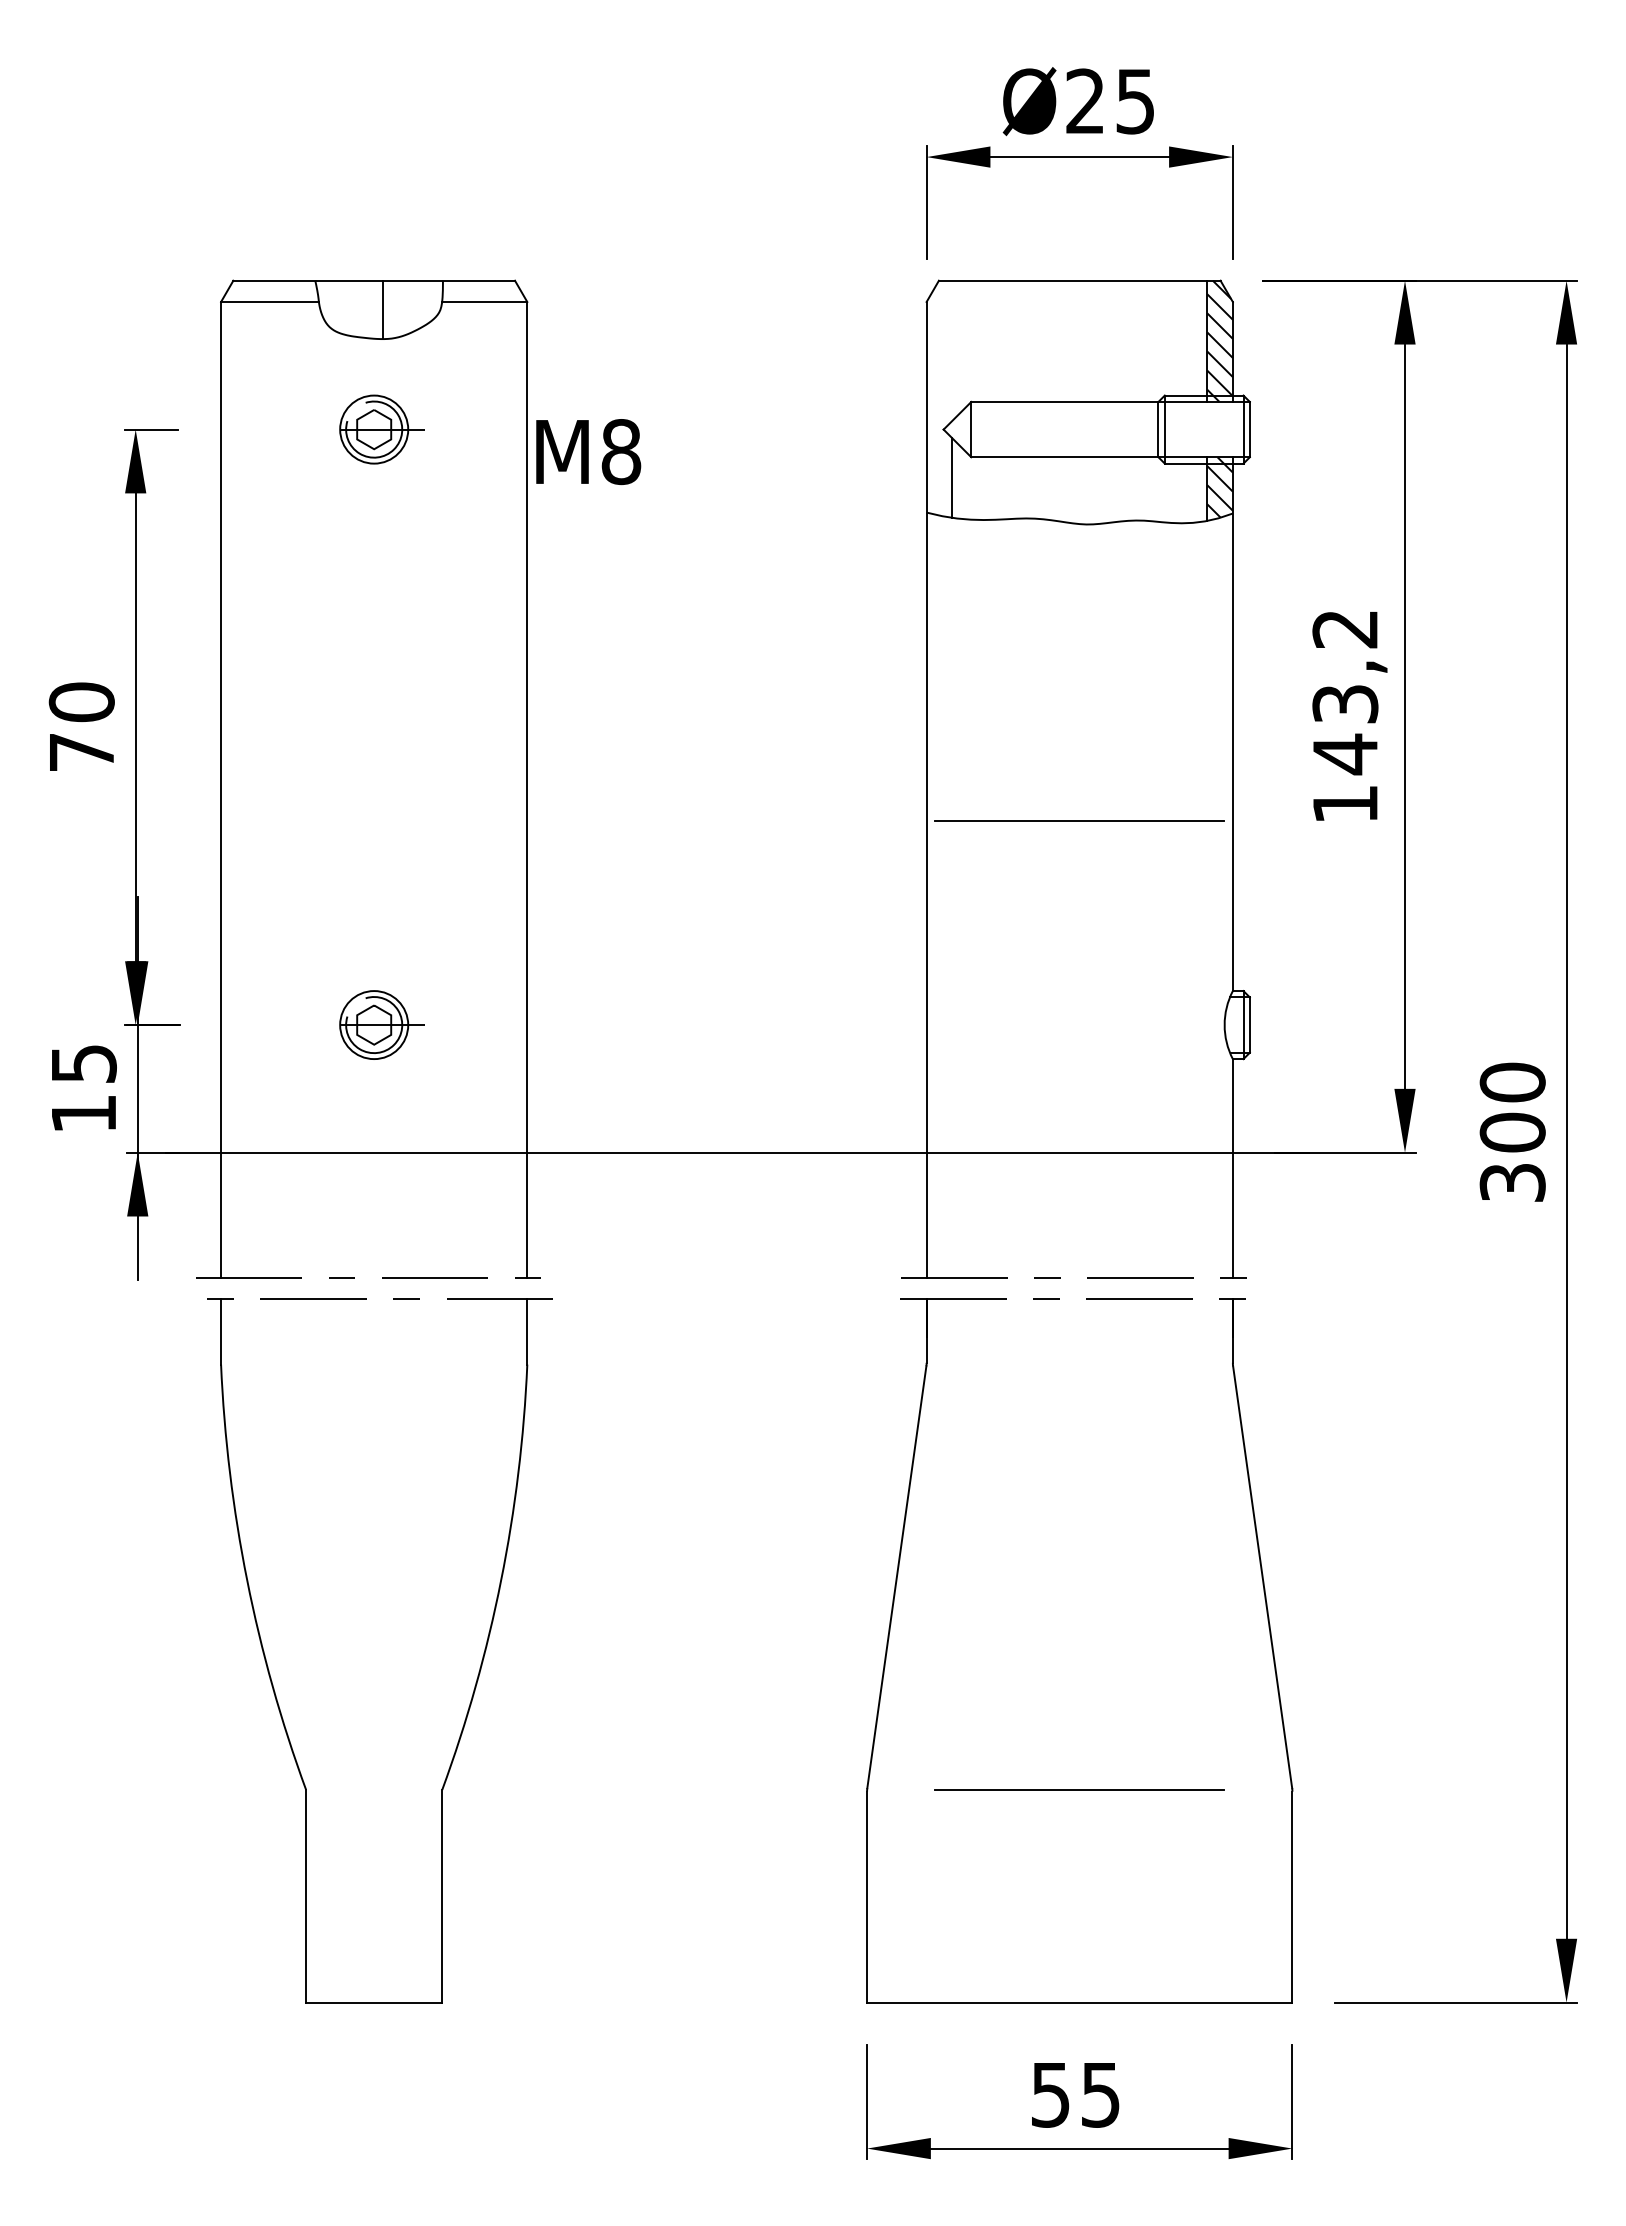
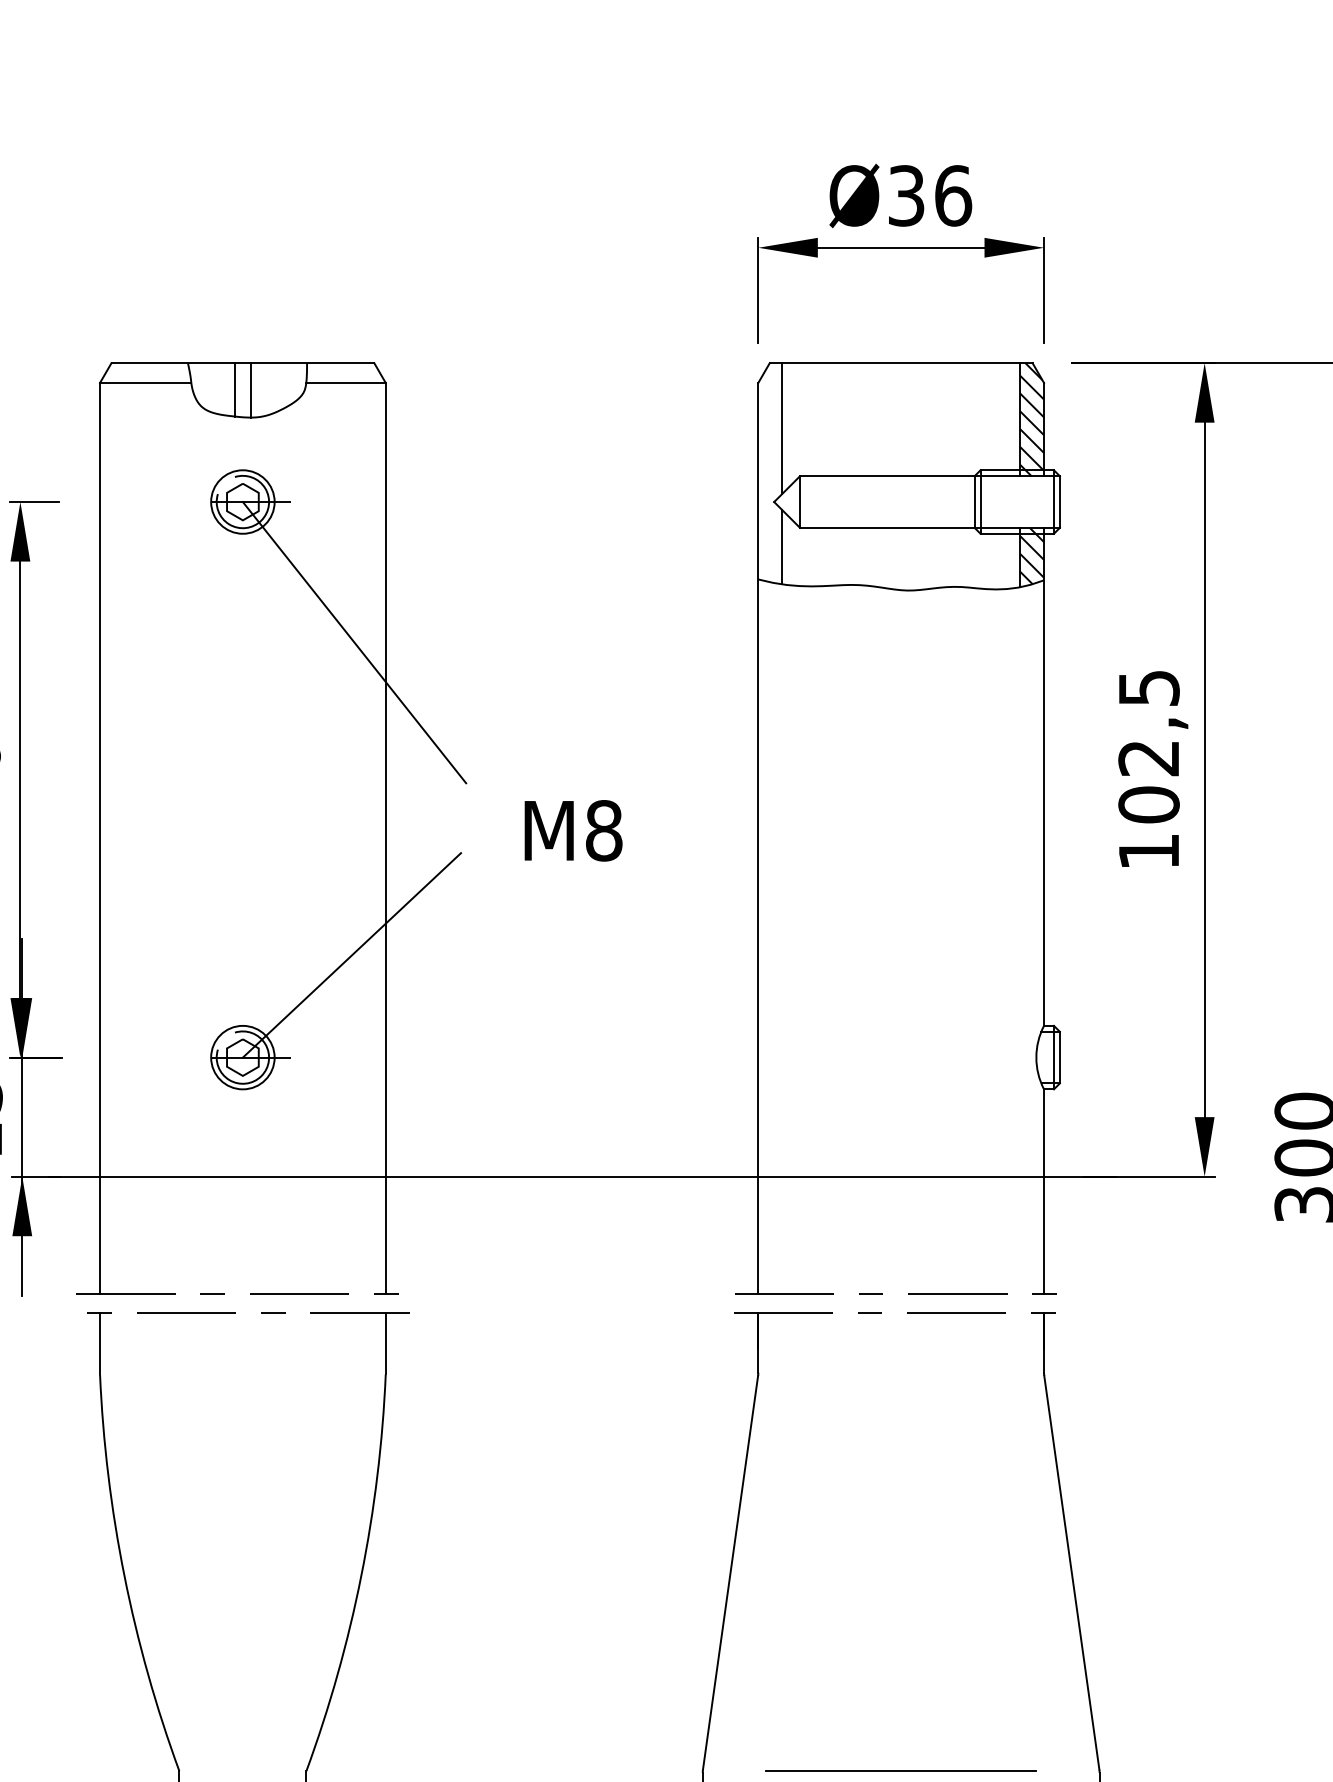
text: (1110, 101) -> (929, 195), Ø25 -> Ø36
line: (365, 308) -> (234, 389), added
line: (952, 350) -> (782, 428), added
text: (588, 452) -> (573, 831), moved
line: (493, 580) -> (354, 642), added
text: (1345, 692) -> (1149, 747), 143,2 -> 102,5
line: (1079, 820) -> (900, 866), removed
line: (491, 915) -> (352, 955), added

